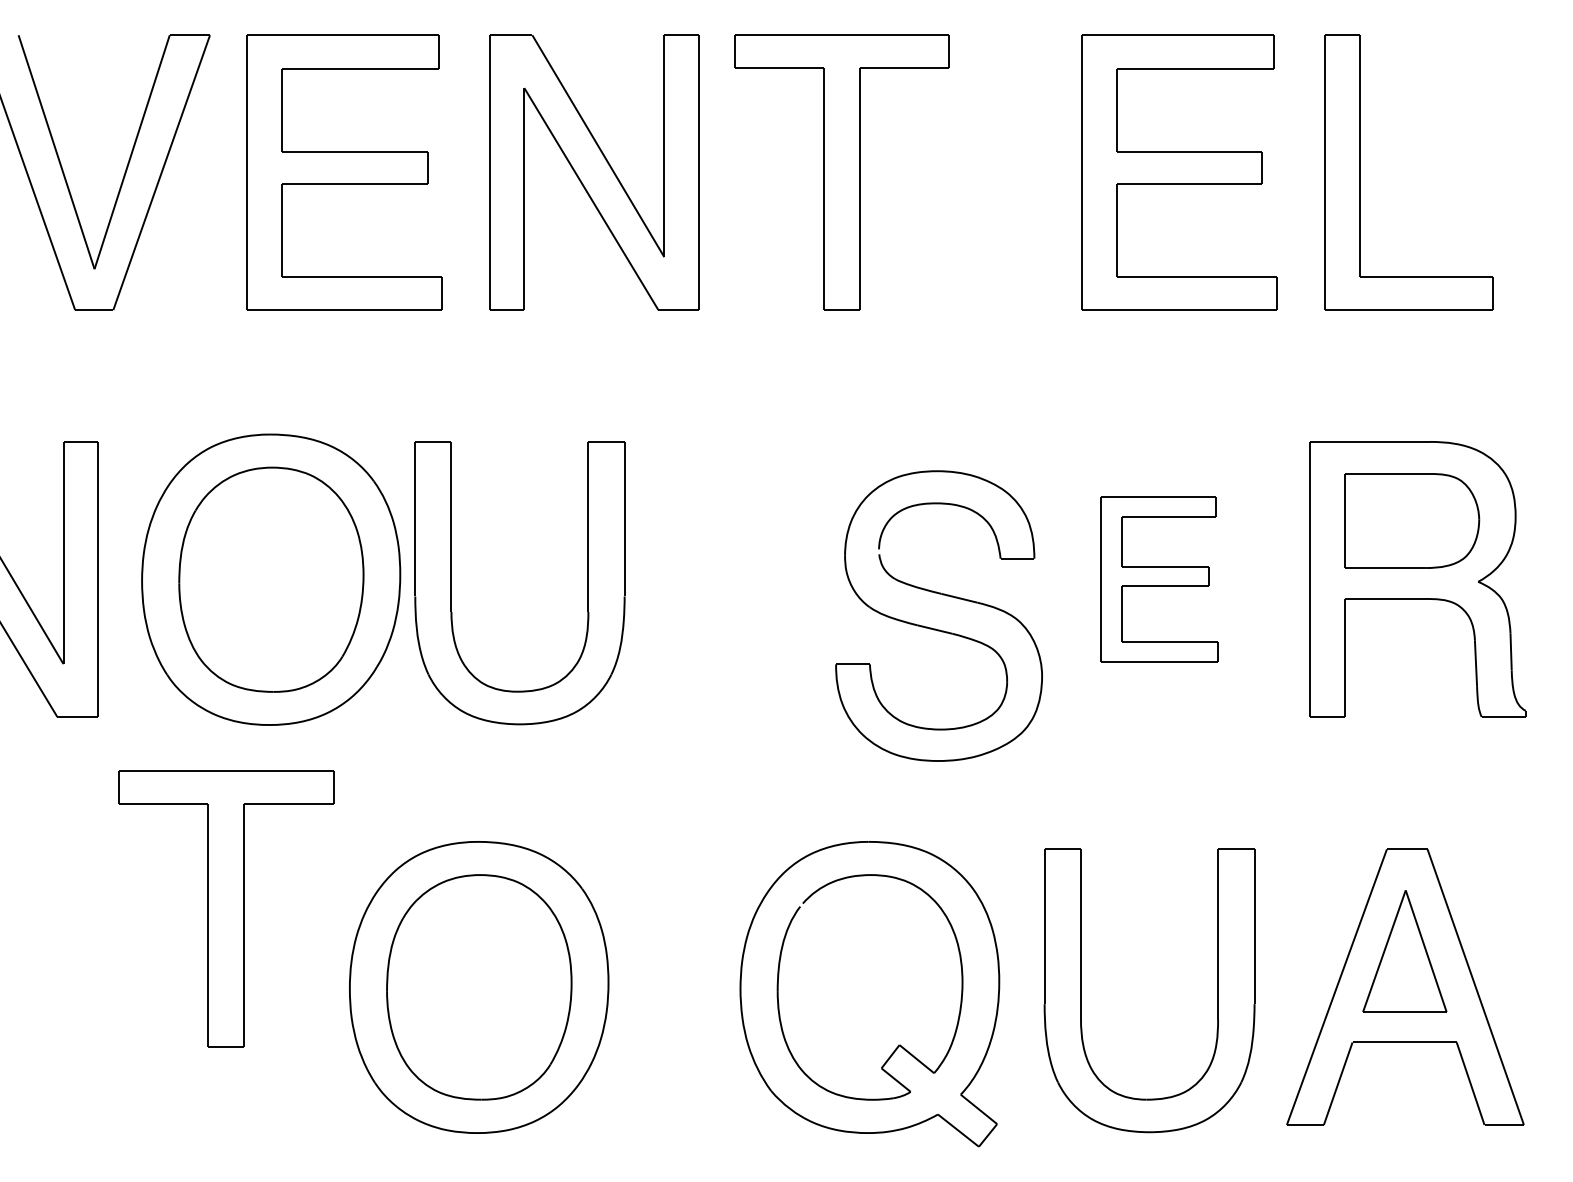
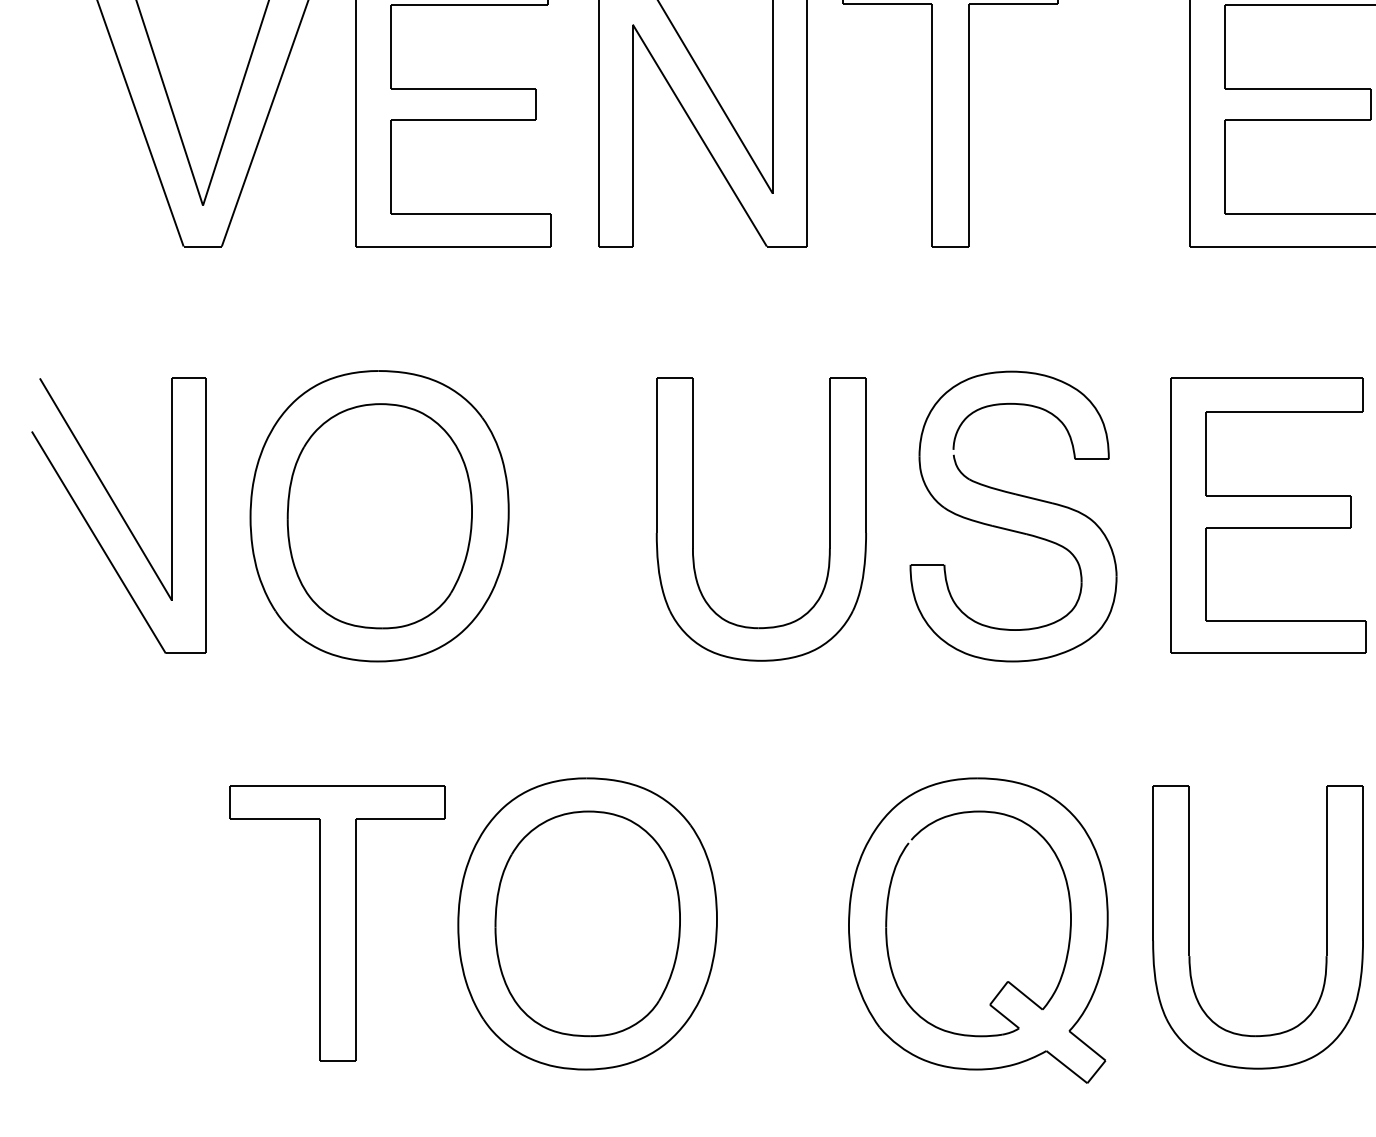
part: (1159, 579) -> (1267, 515), size x1.67
part: (451, 583) -> (692, 519), moved
part: (935, 628) -> (1009, 528), moved
part: (226, 908) -> (337, 922), moved

